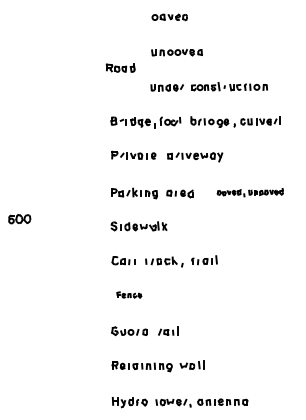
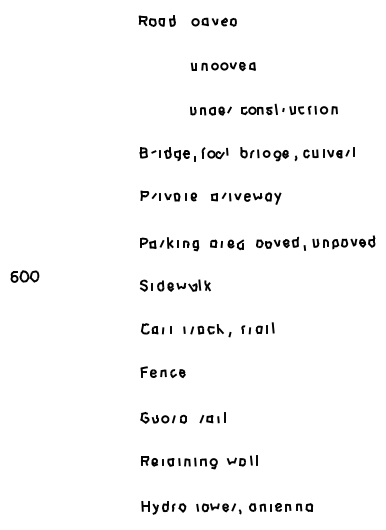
part: (120, 67) -> (156, 20), moved
part: (250, 192) -> (315, 242), size x1.43
part: (128, 294) -> (162, 371), size x1.43

